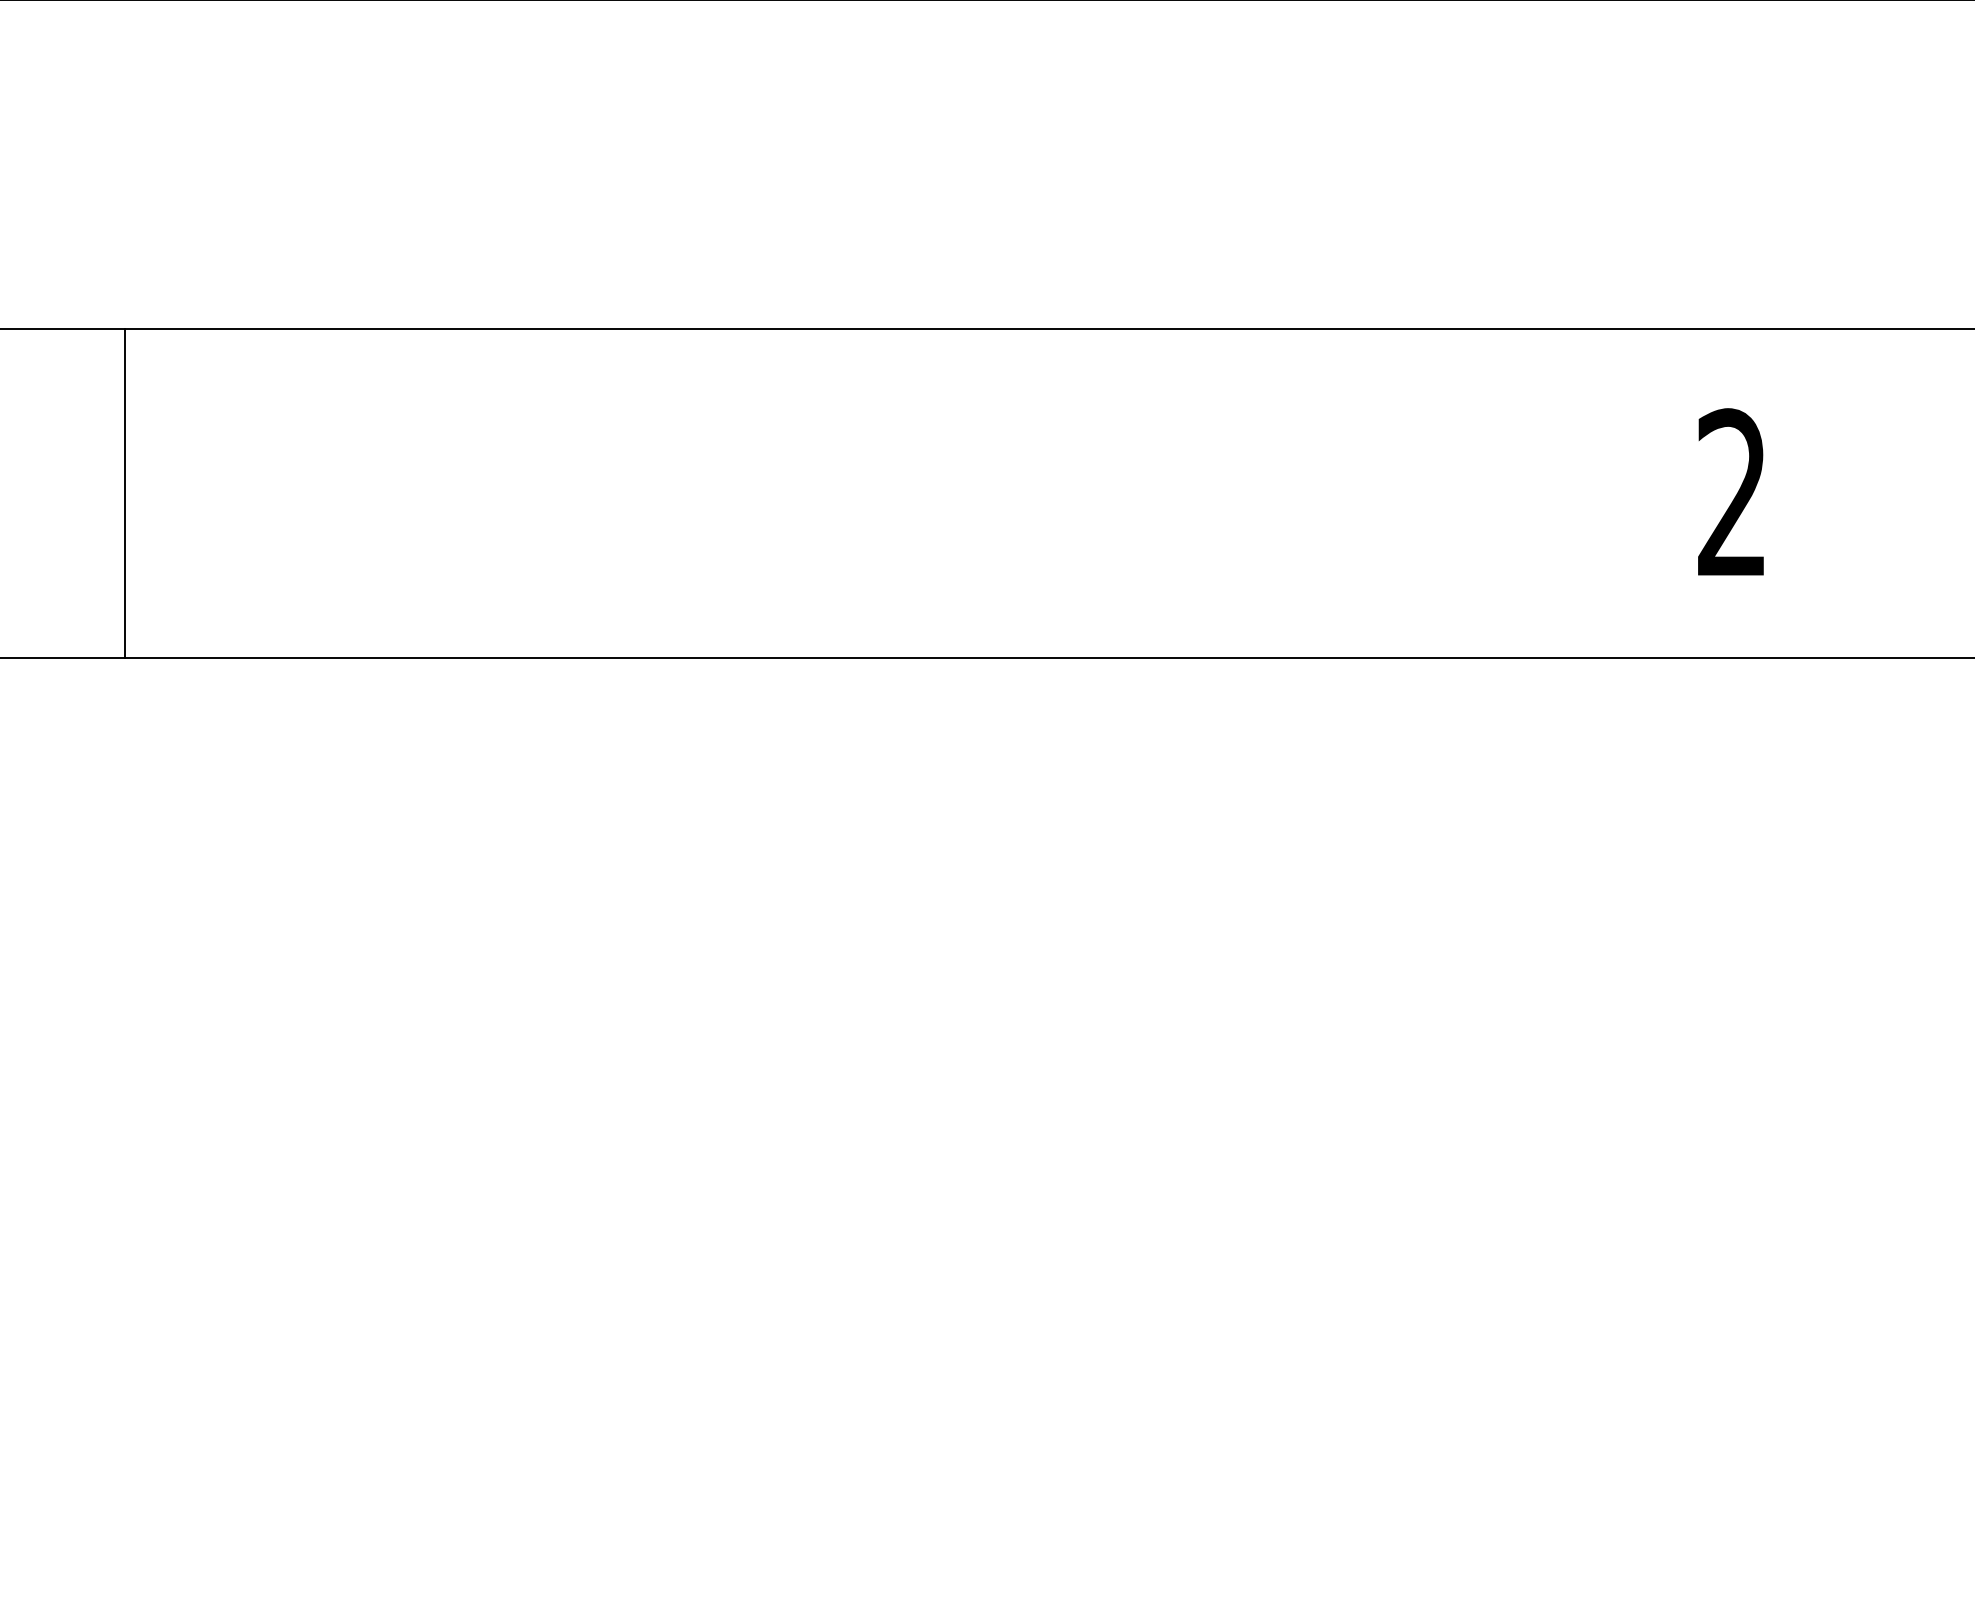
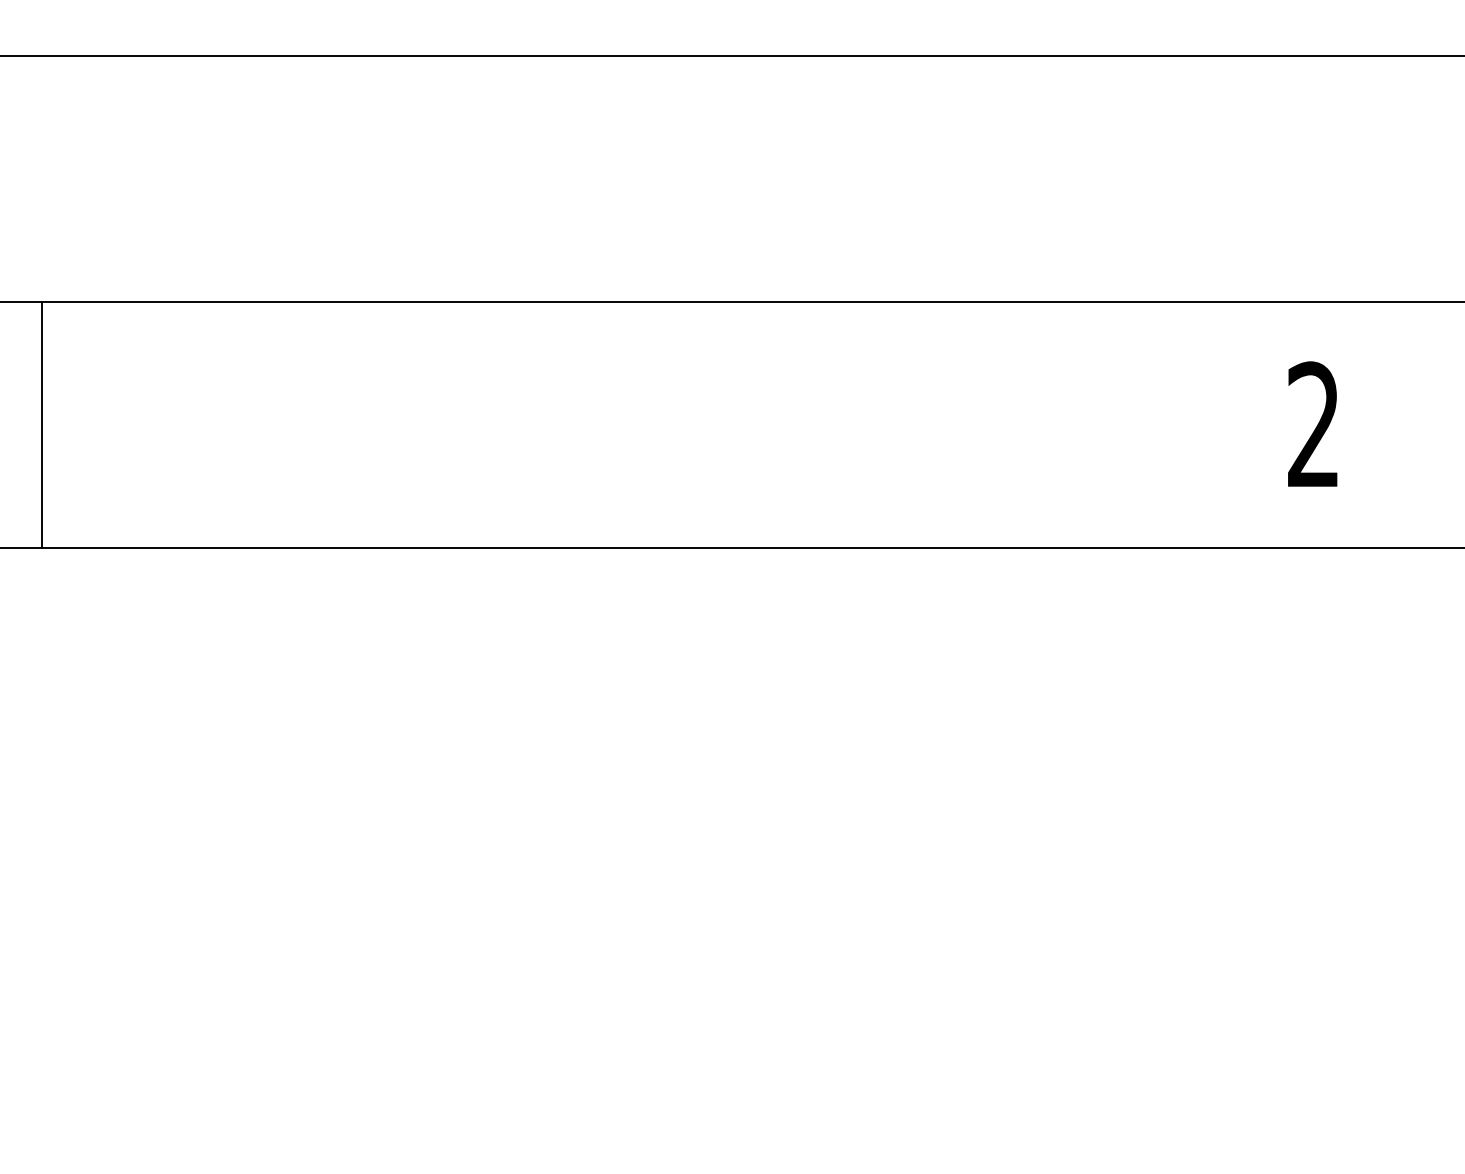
line: (124, 492) -> (41, 424), moved

